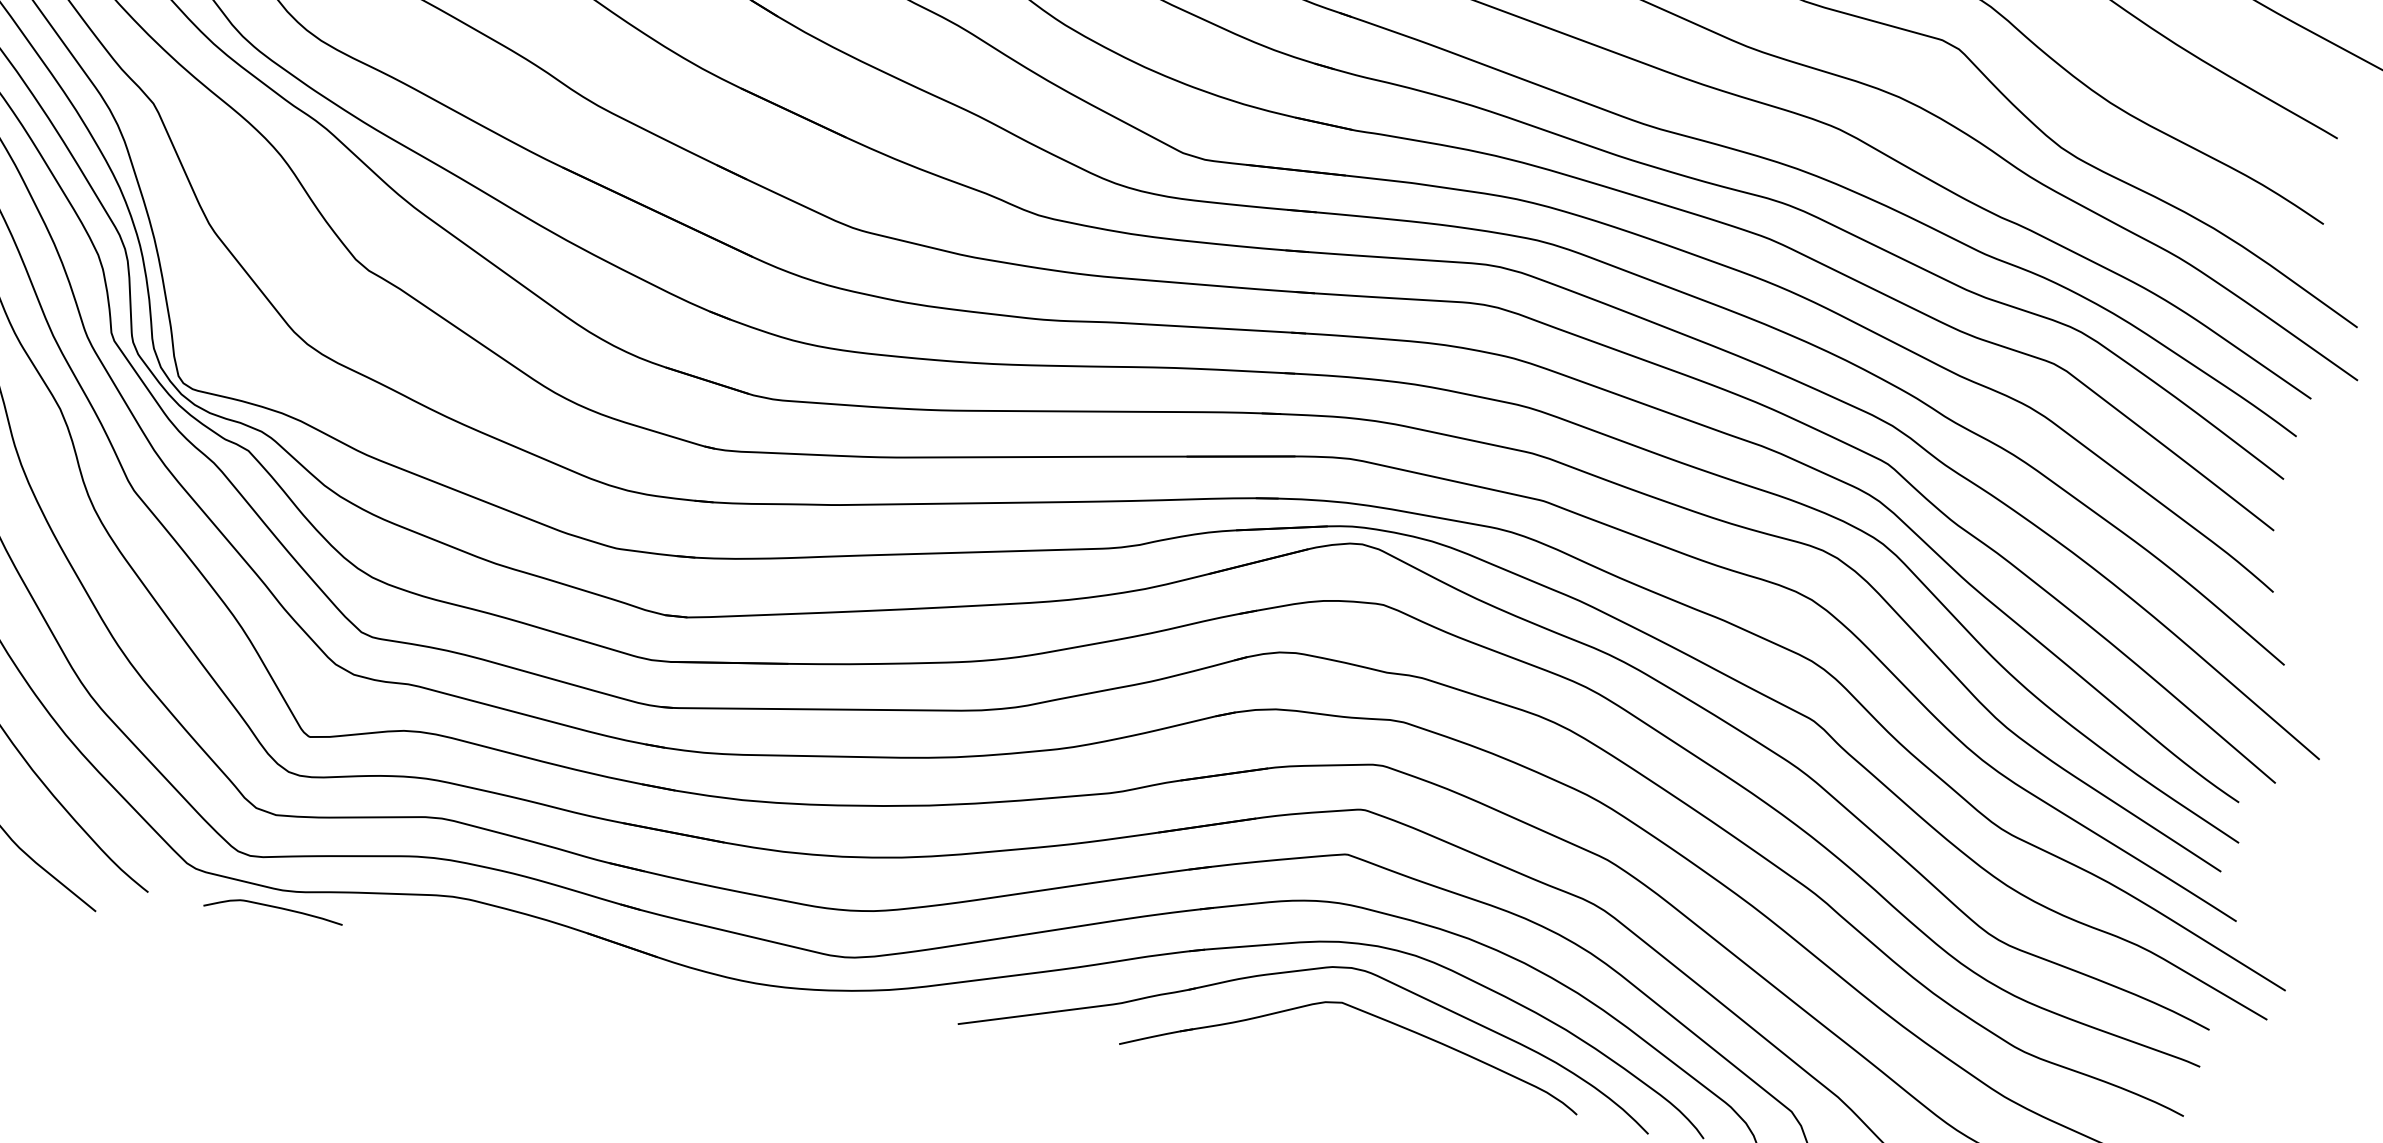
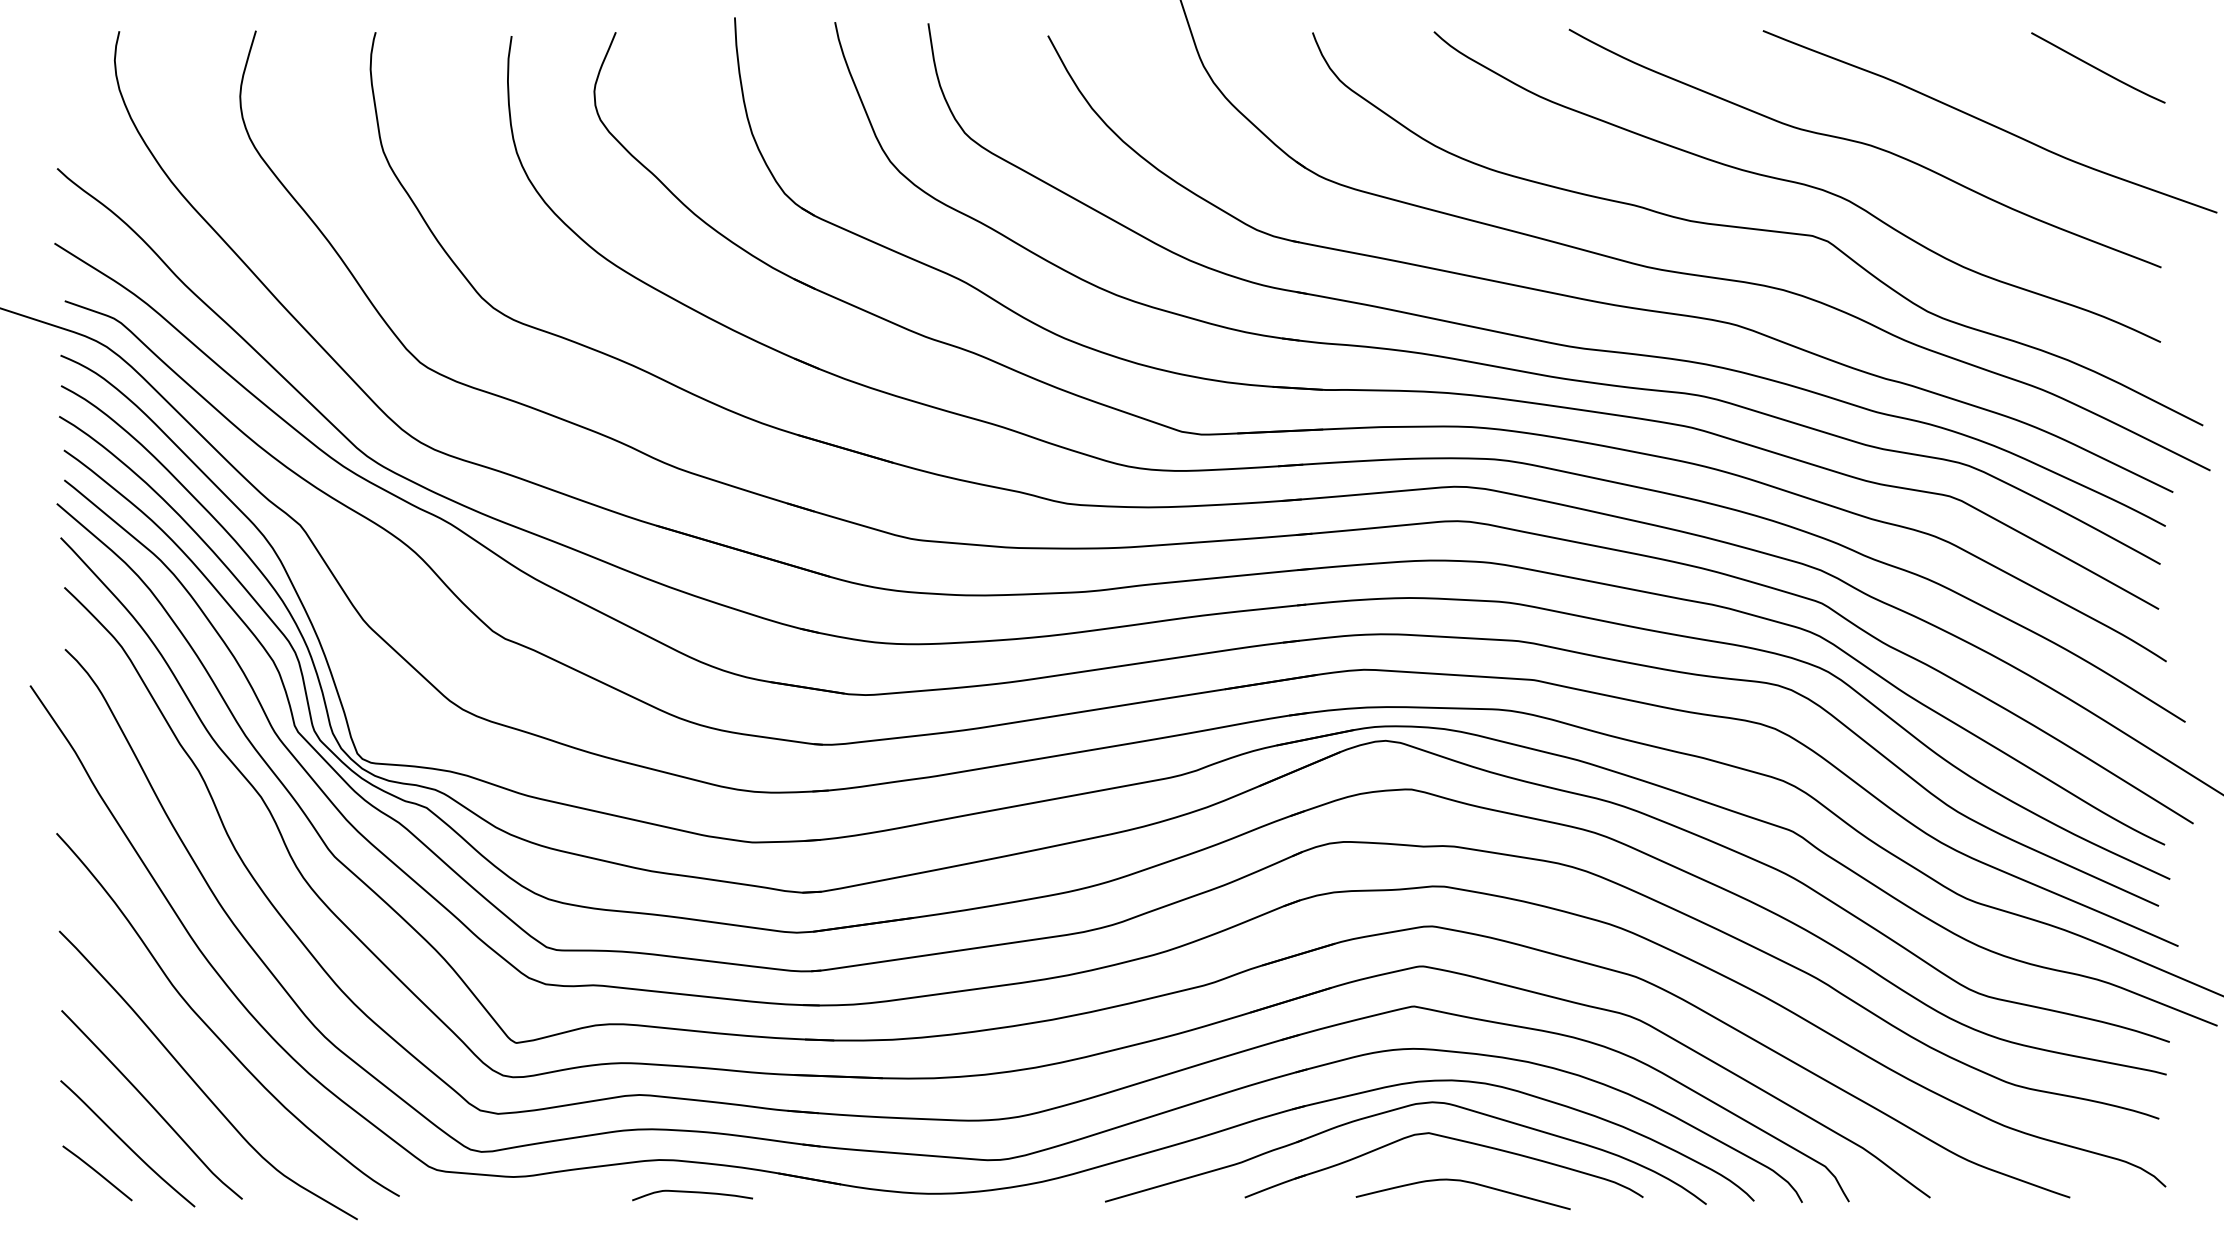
curve: (276, 908) -> (694, 1193), moved
curve: (1374, 1065) -> (1464, 1182), added

